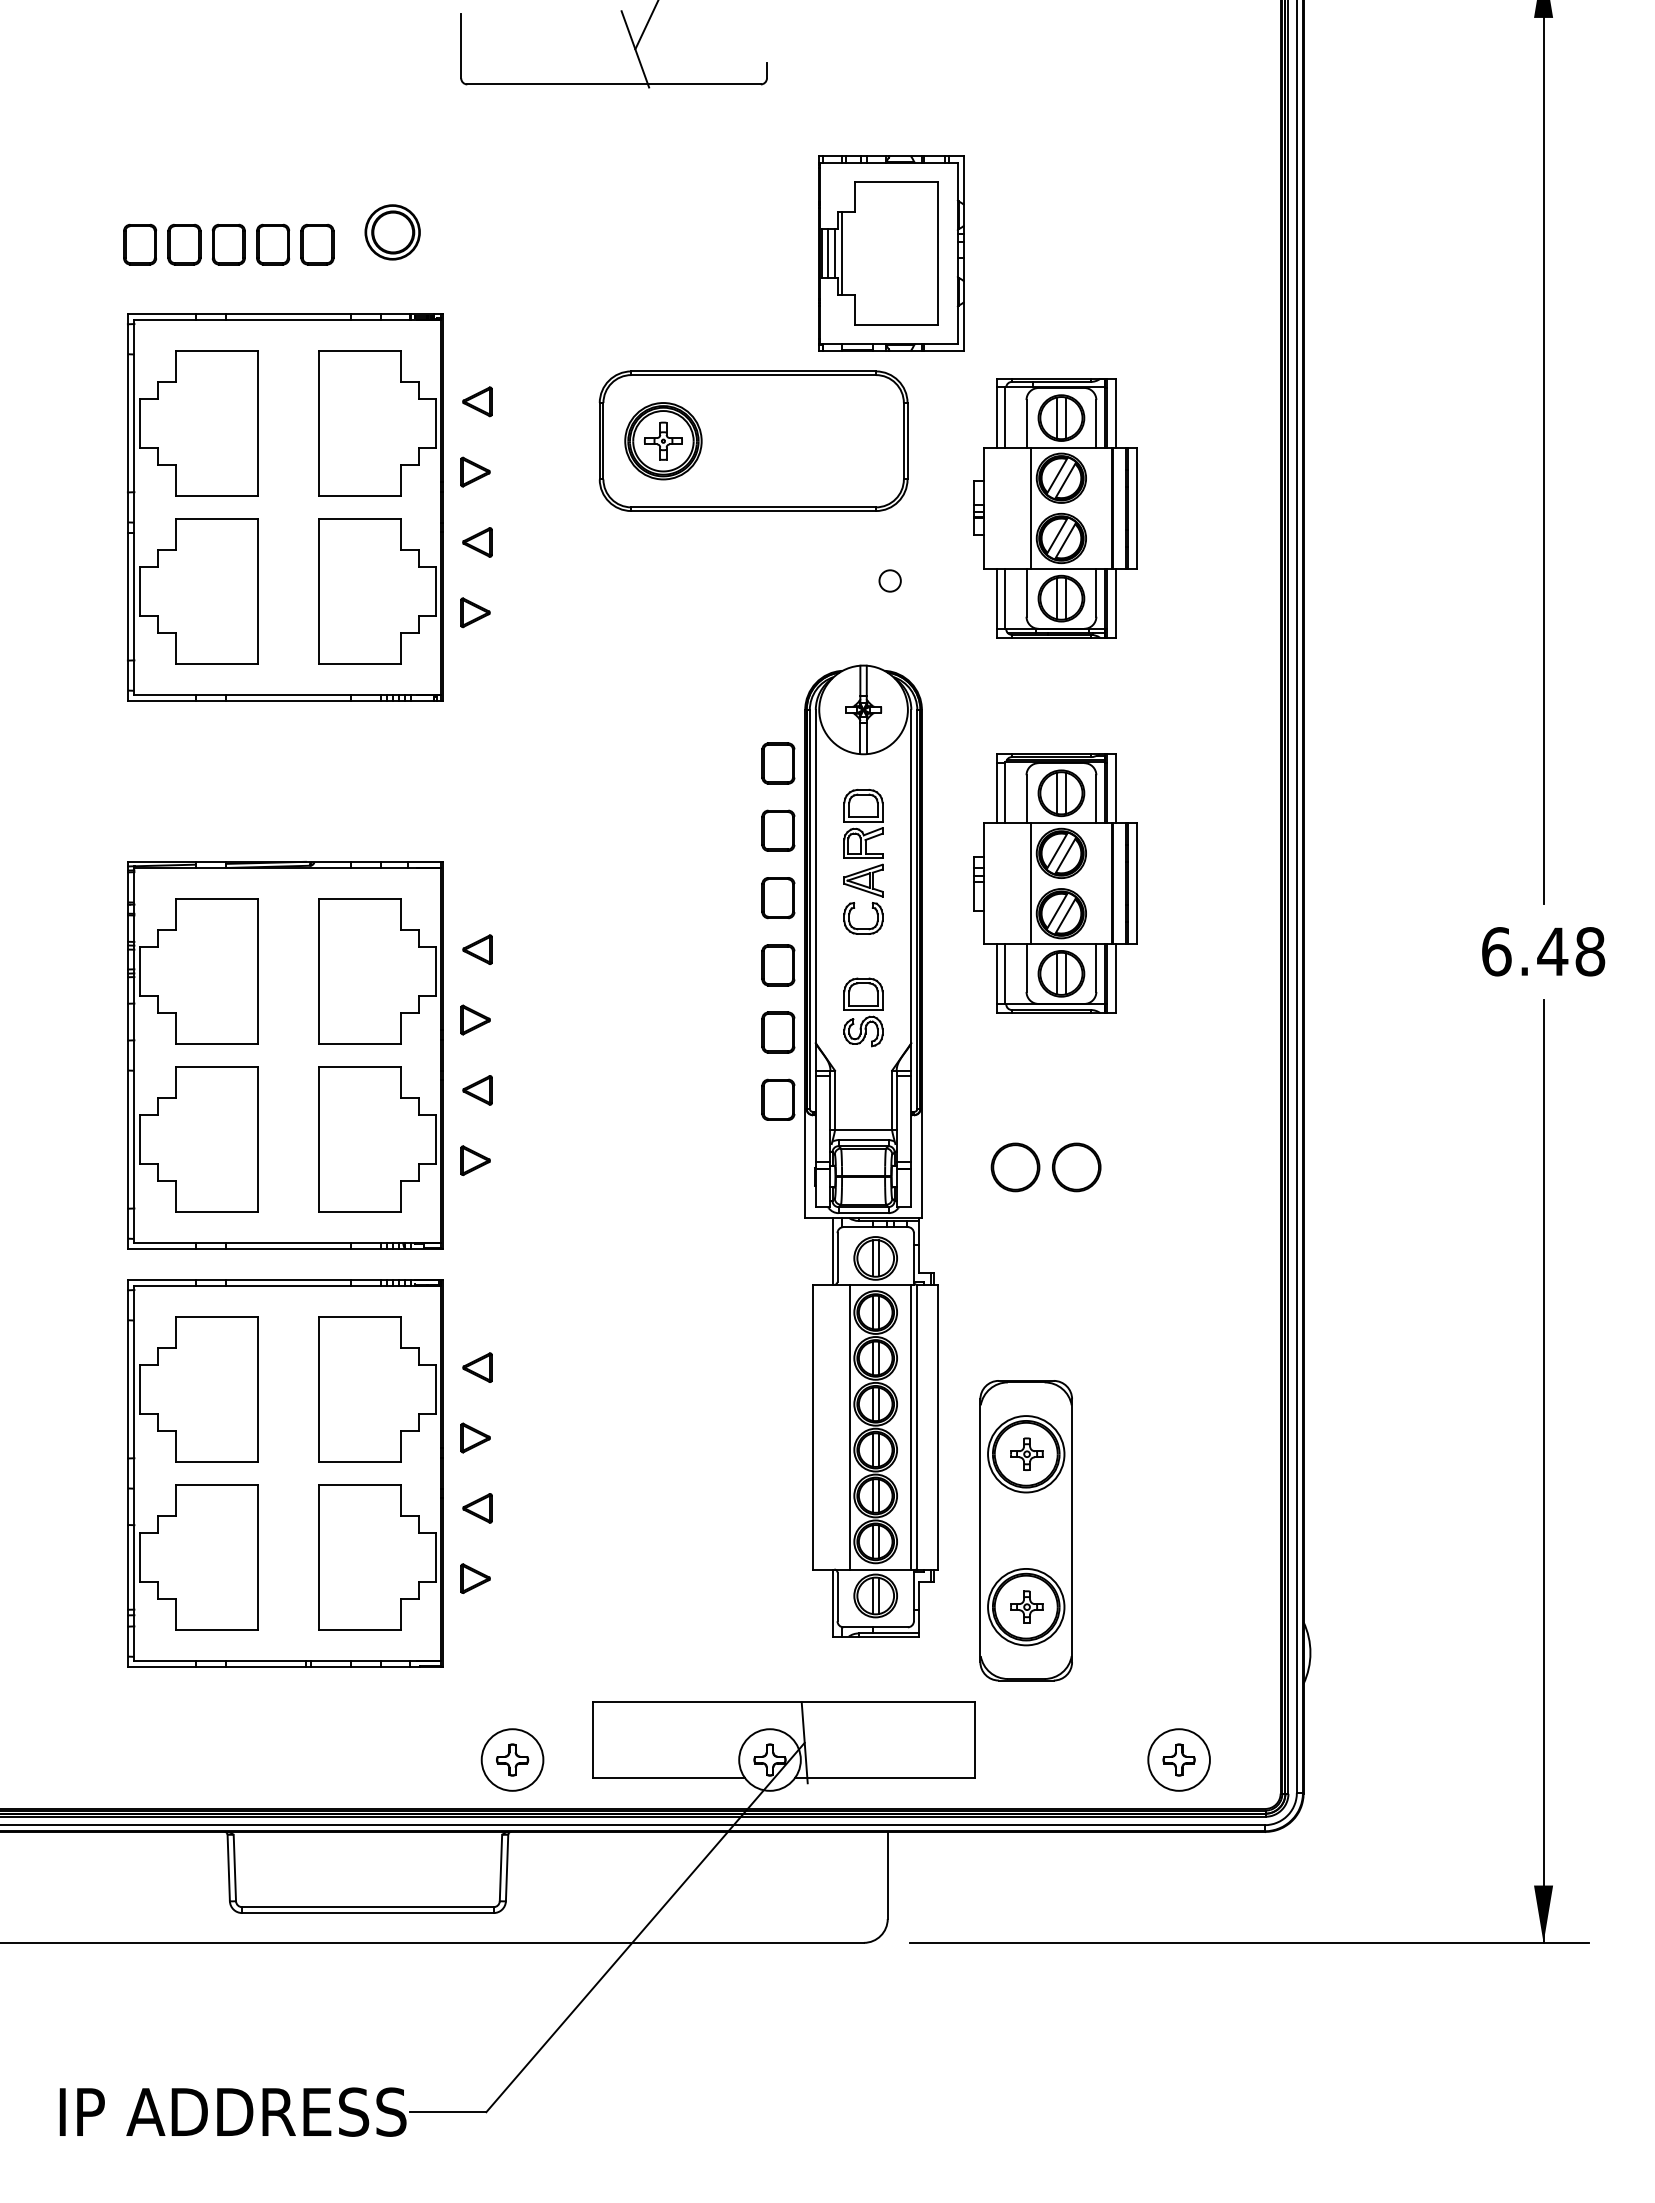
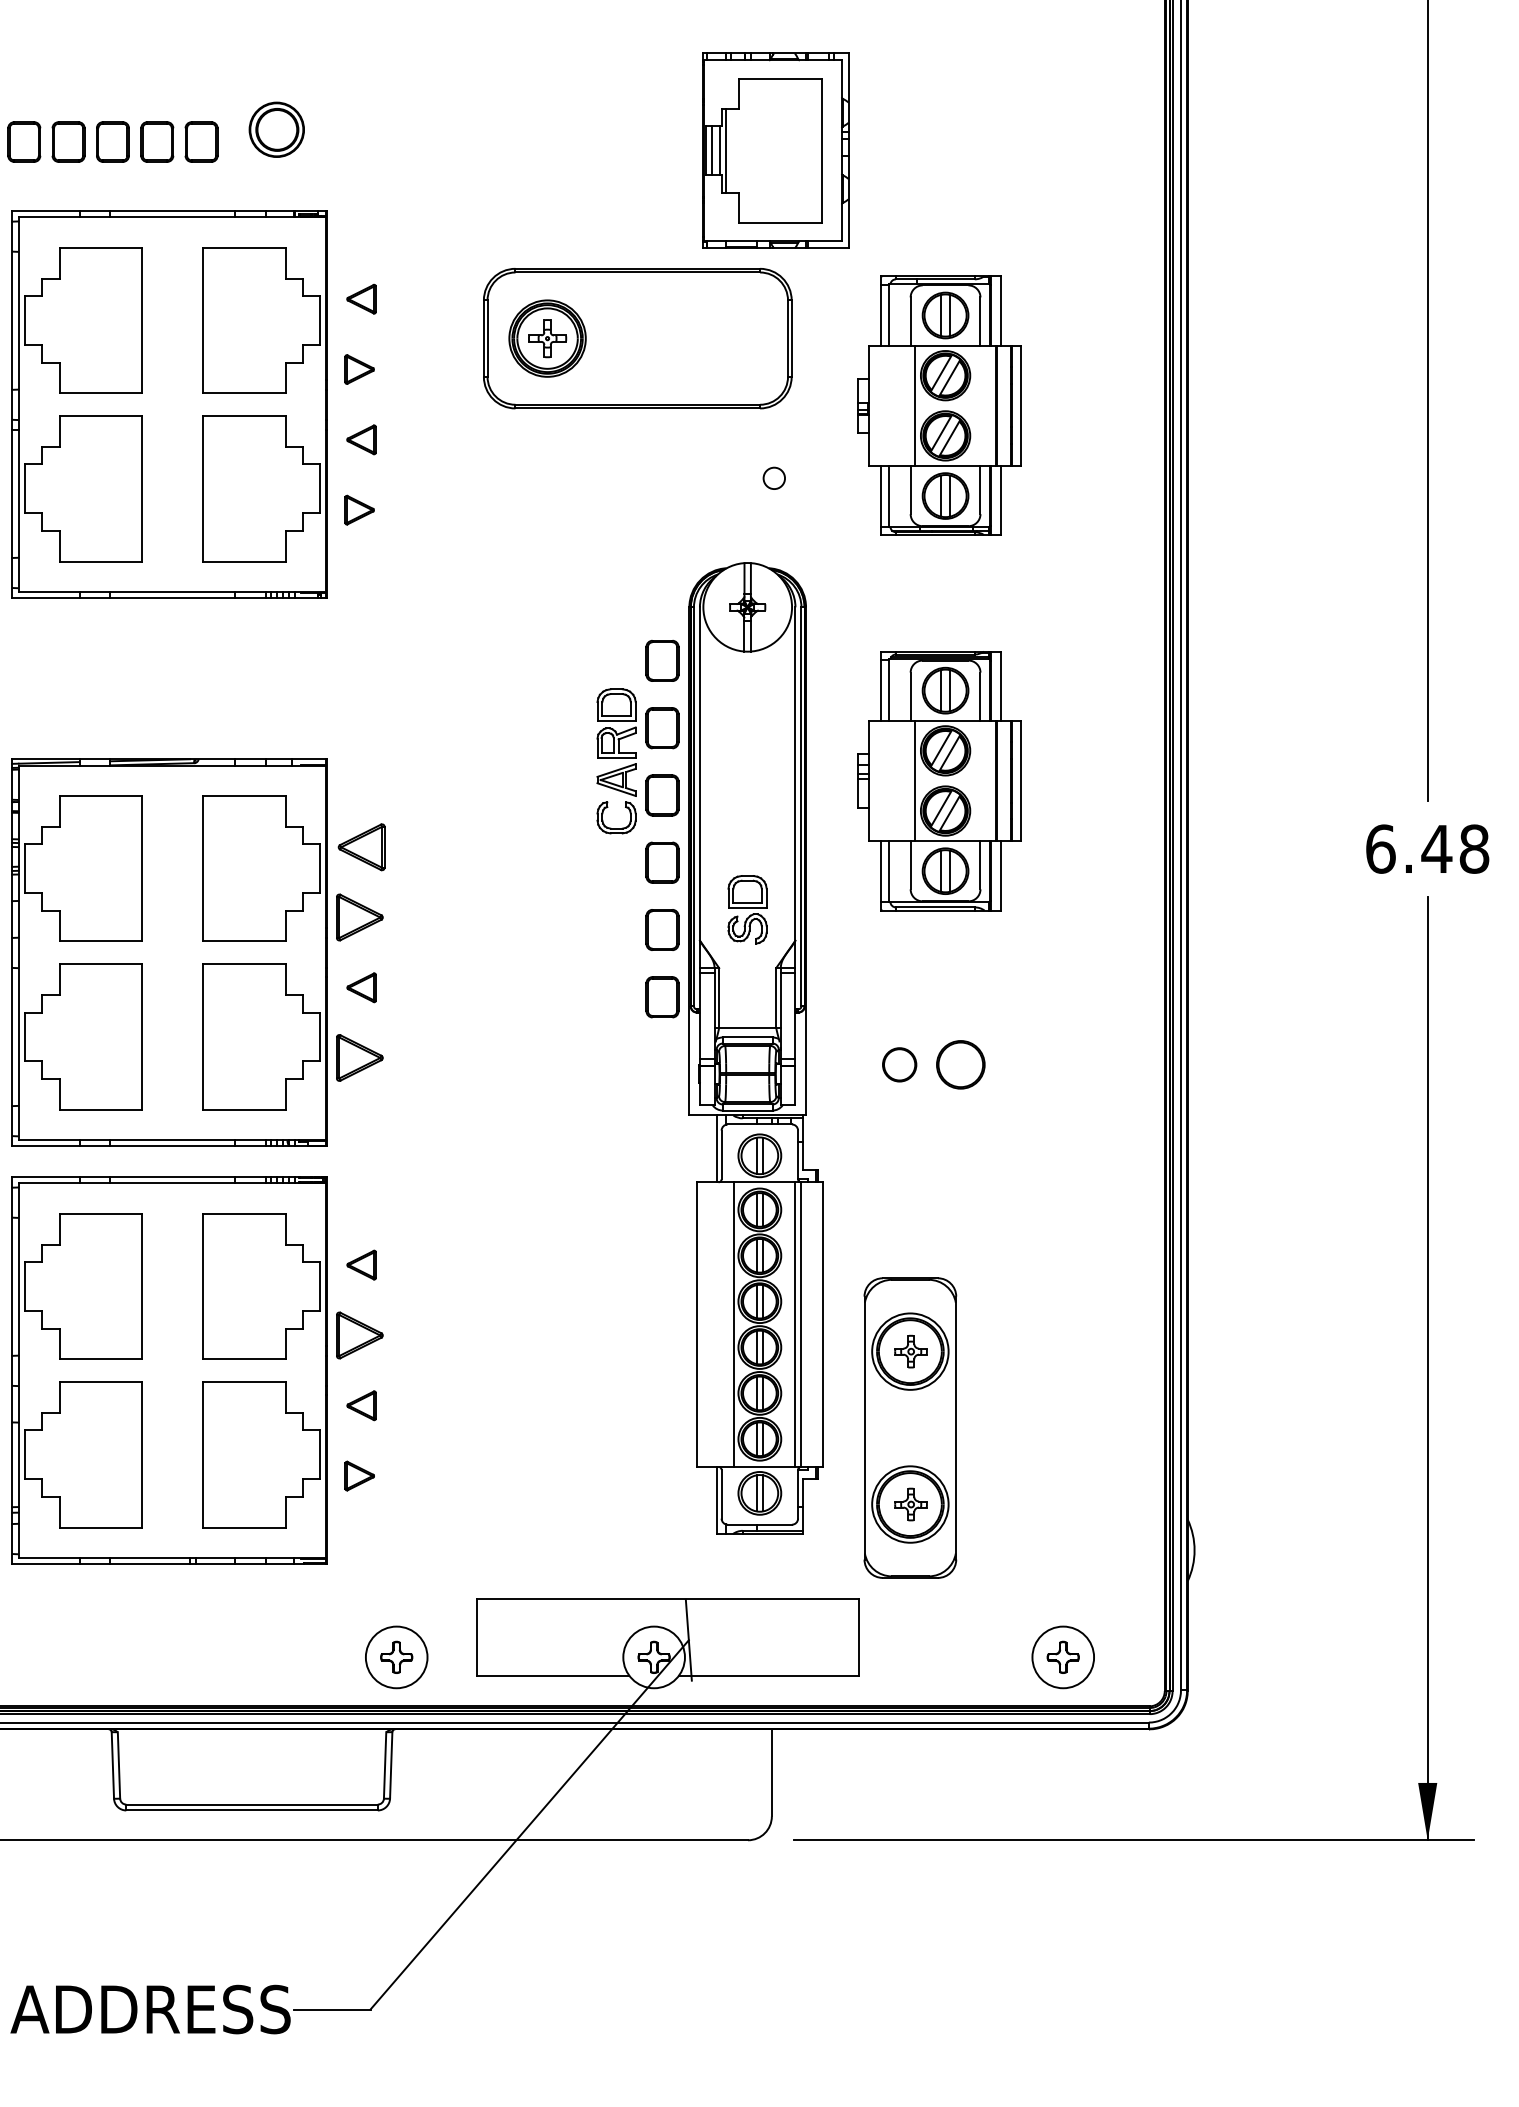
part: (863, 861) -> (616, 760), moved
part: (477, 949) -> (361, 846), size x1.6
part: (475, 1019) -> (359, 916), size x1.6
part: (475, 1160) -> (359, 1057), size x1.6
part: (1015, 1167) -> (899, 1064), size x0.7
part: (475, 1437) -> (359, 1334), size x1.6

